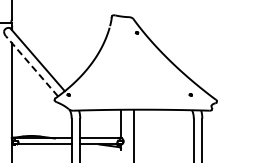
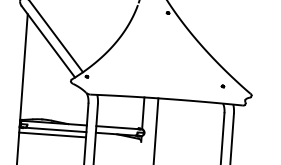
line: (32, 66) -> (48, 42), dashed -> solid
line: (41, 149) -> (52, 135), added

